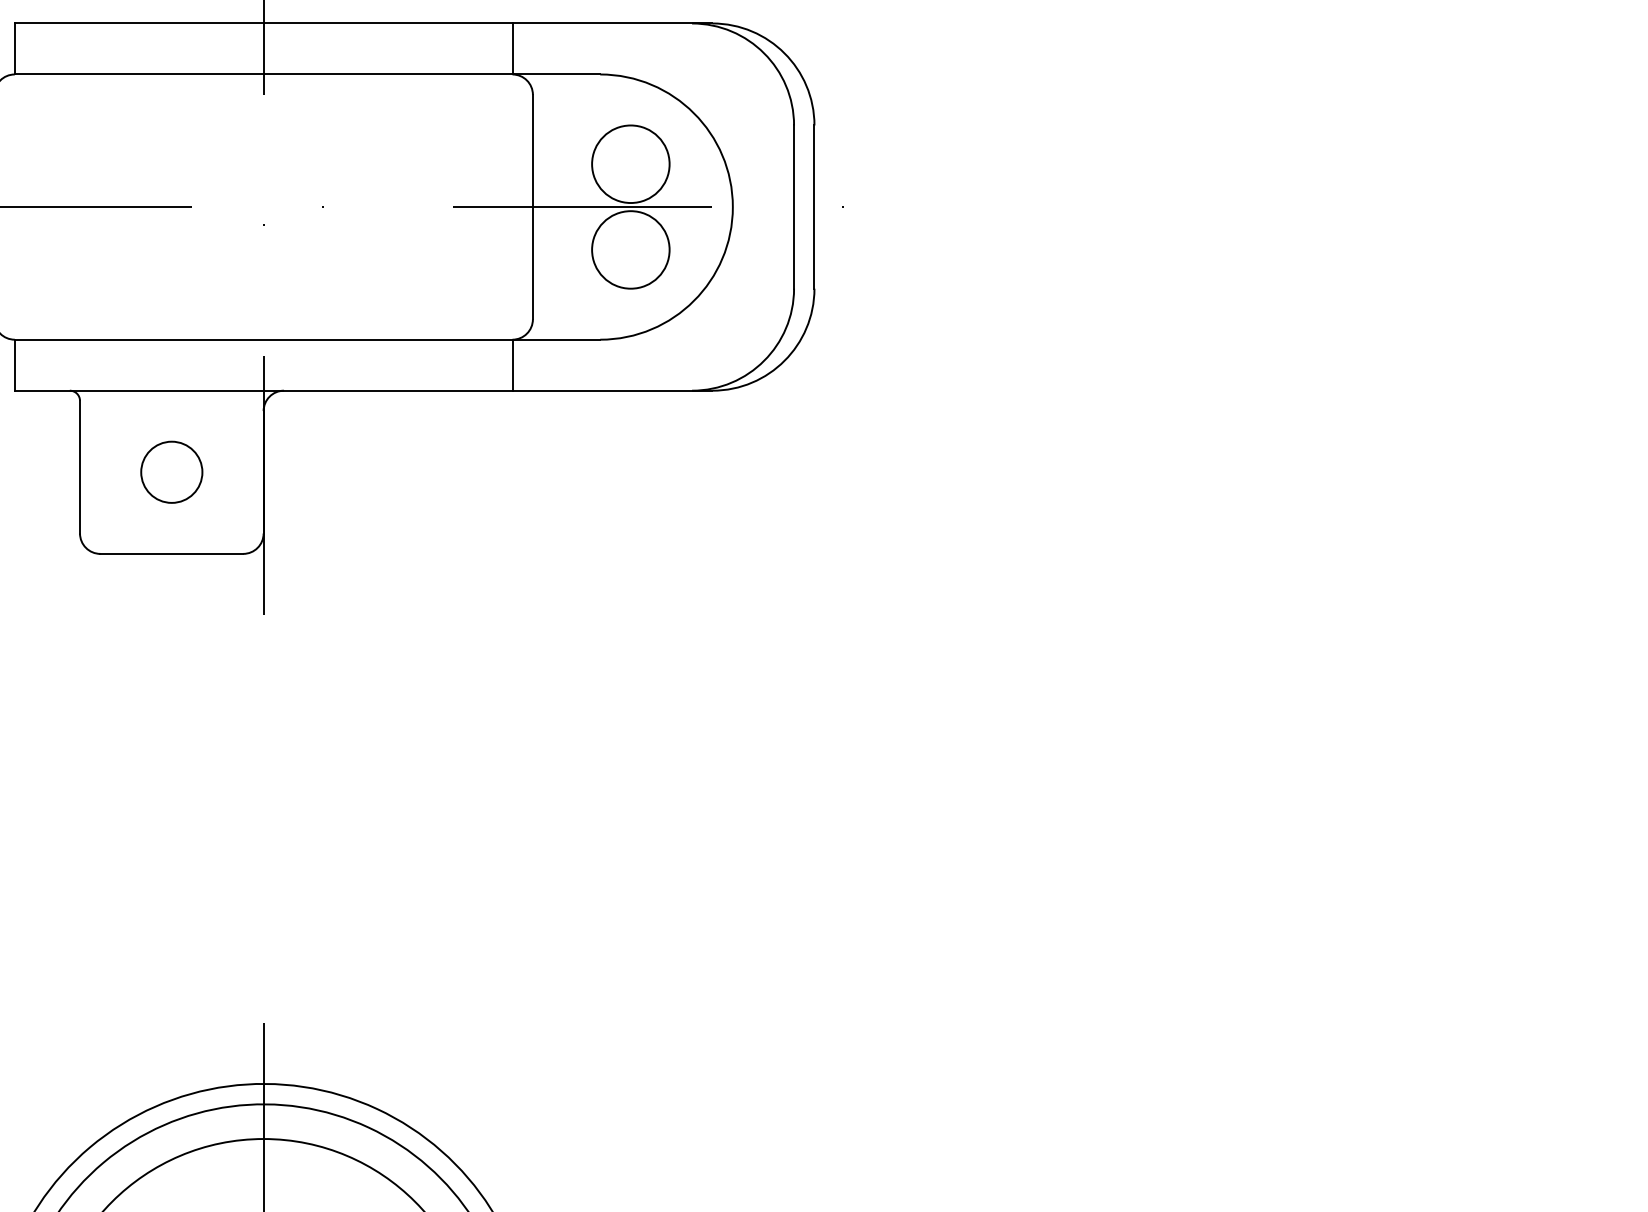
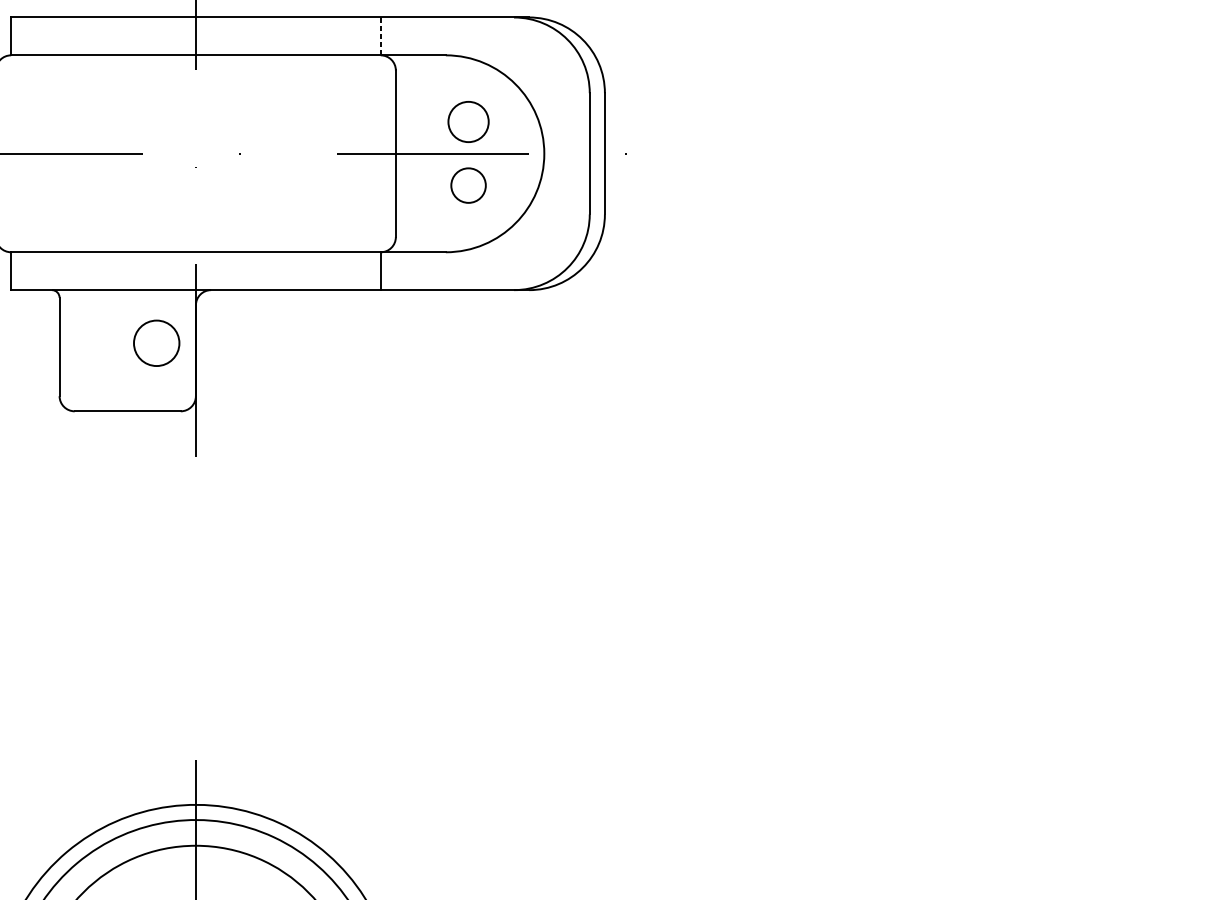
line: (512, 48) -> (380, 36), solid -> dashed
circle: (630, 164) -> (468, 122), size x0.7
circle: (630, 249) -> (468, 185), size x0.6
circle: (171, 471) -> (156, 342), moved

